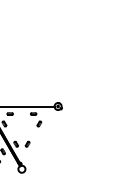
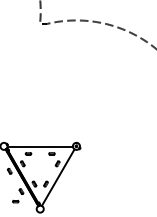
line: (39, 137) -> (57, 177), added

